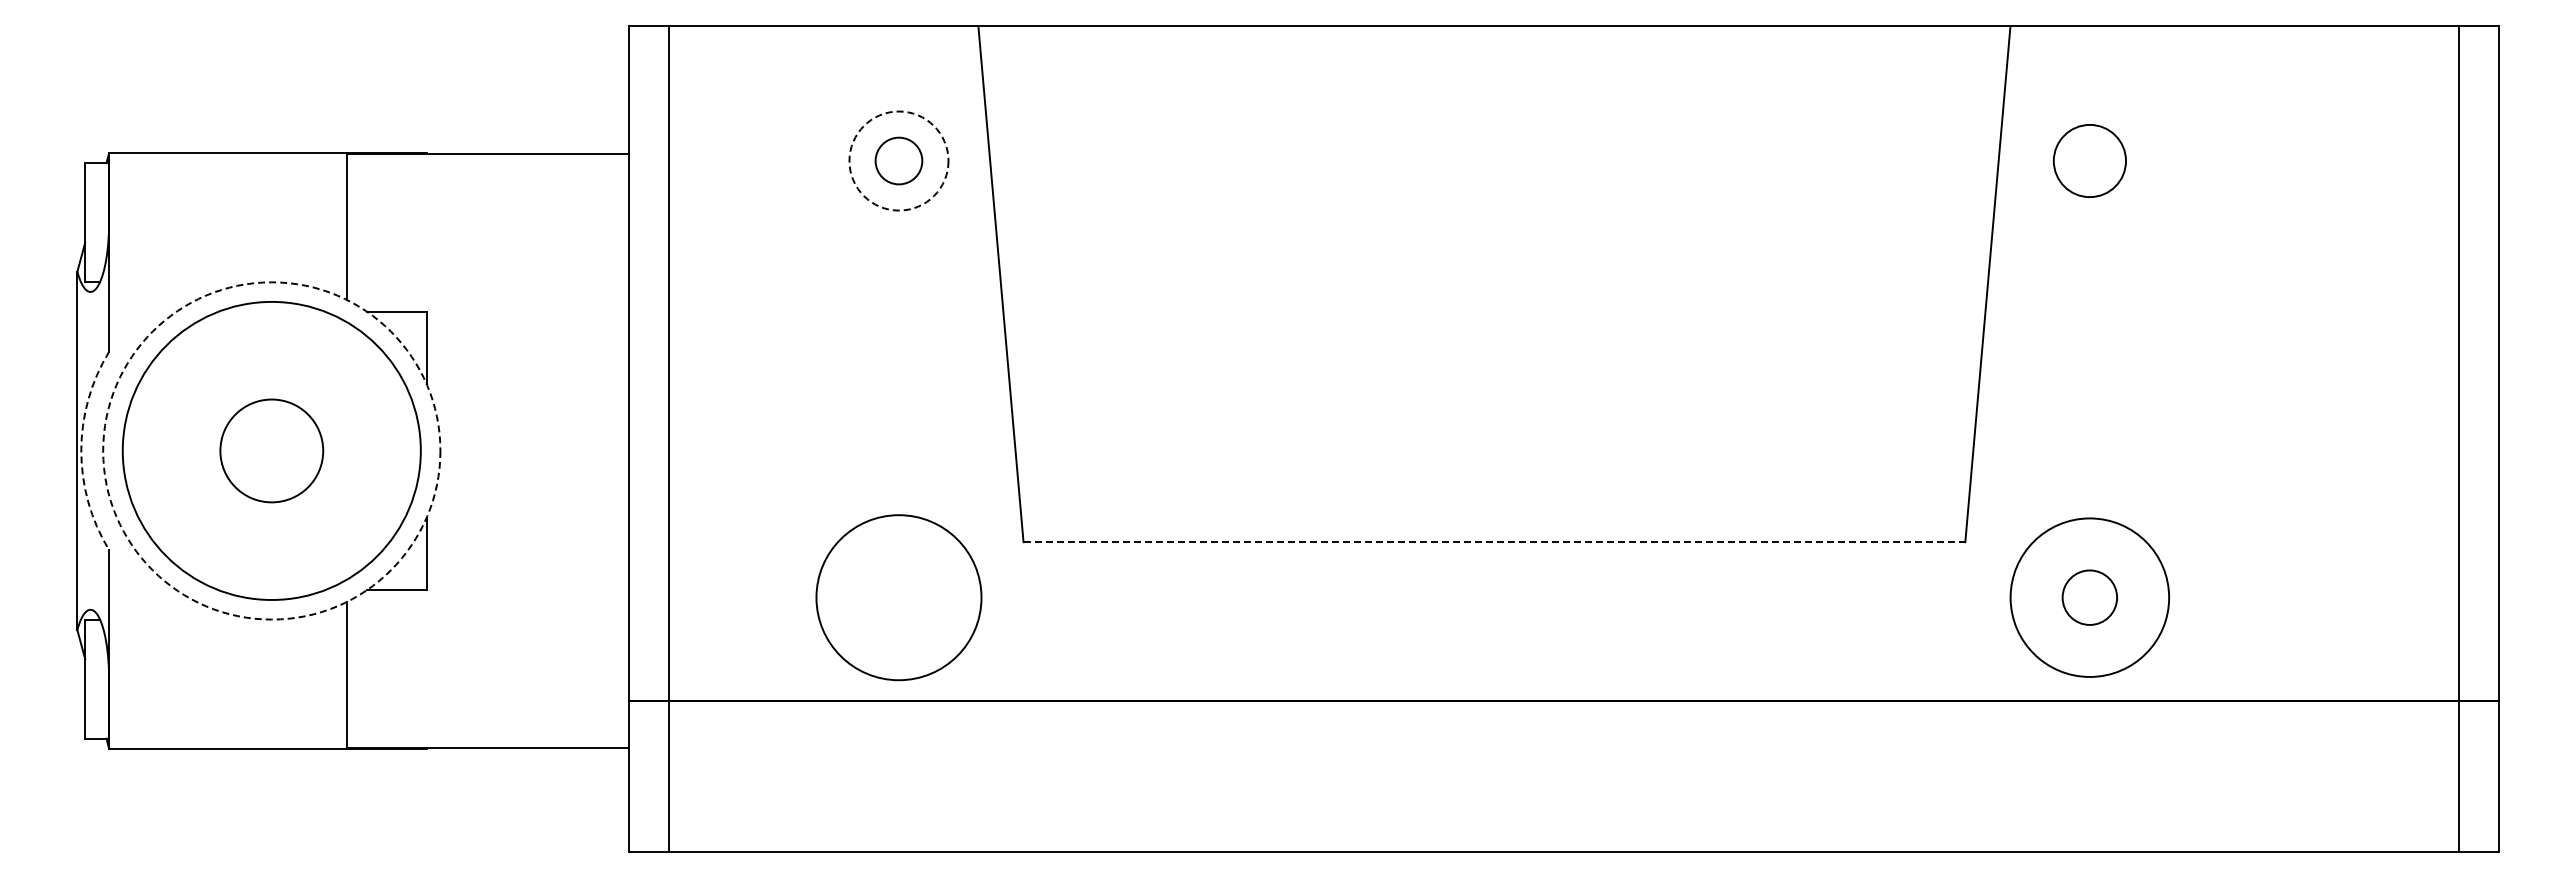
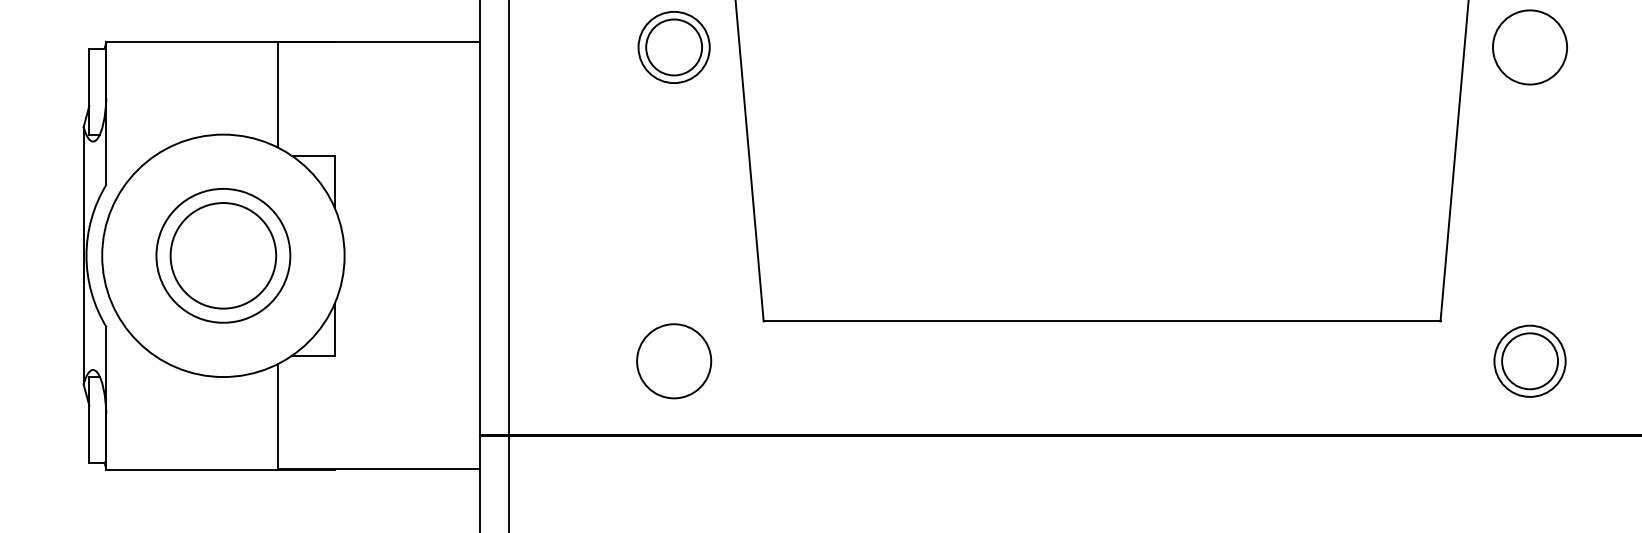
circle: (898, 160) -> (673, 47), dashed -> solid
circle: (898, 160) -> (673, 47), size x1.67
circle: (2089, 160) -> (1529, 47), size x1.43
arc: (81, 450) -> (86, 255), dashed -> solid
circle: (271, 450) -> (223, 255), dashed -> solid
circle: (271, 450) -> (223, 255), size x0.62
circle: (271, 450) -> (223, 255), size x1.43
line: (1494, 542) -> (1102, 321), dashed -> solid
circle: (898, 597) -> (673, 361), size x0.62
circle: (2089, 597) -> (1529, 361), size x0.62
circle: (2089, 597) -> (1529, 361), size x1.43

